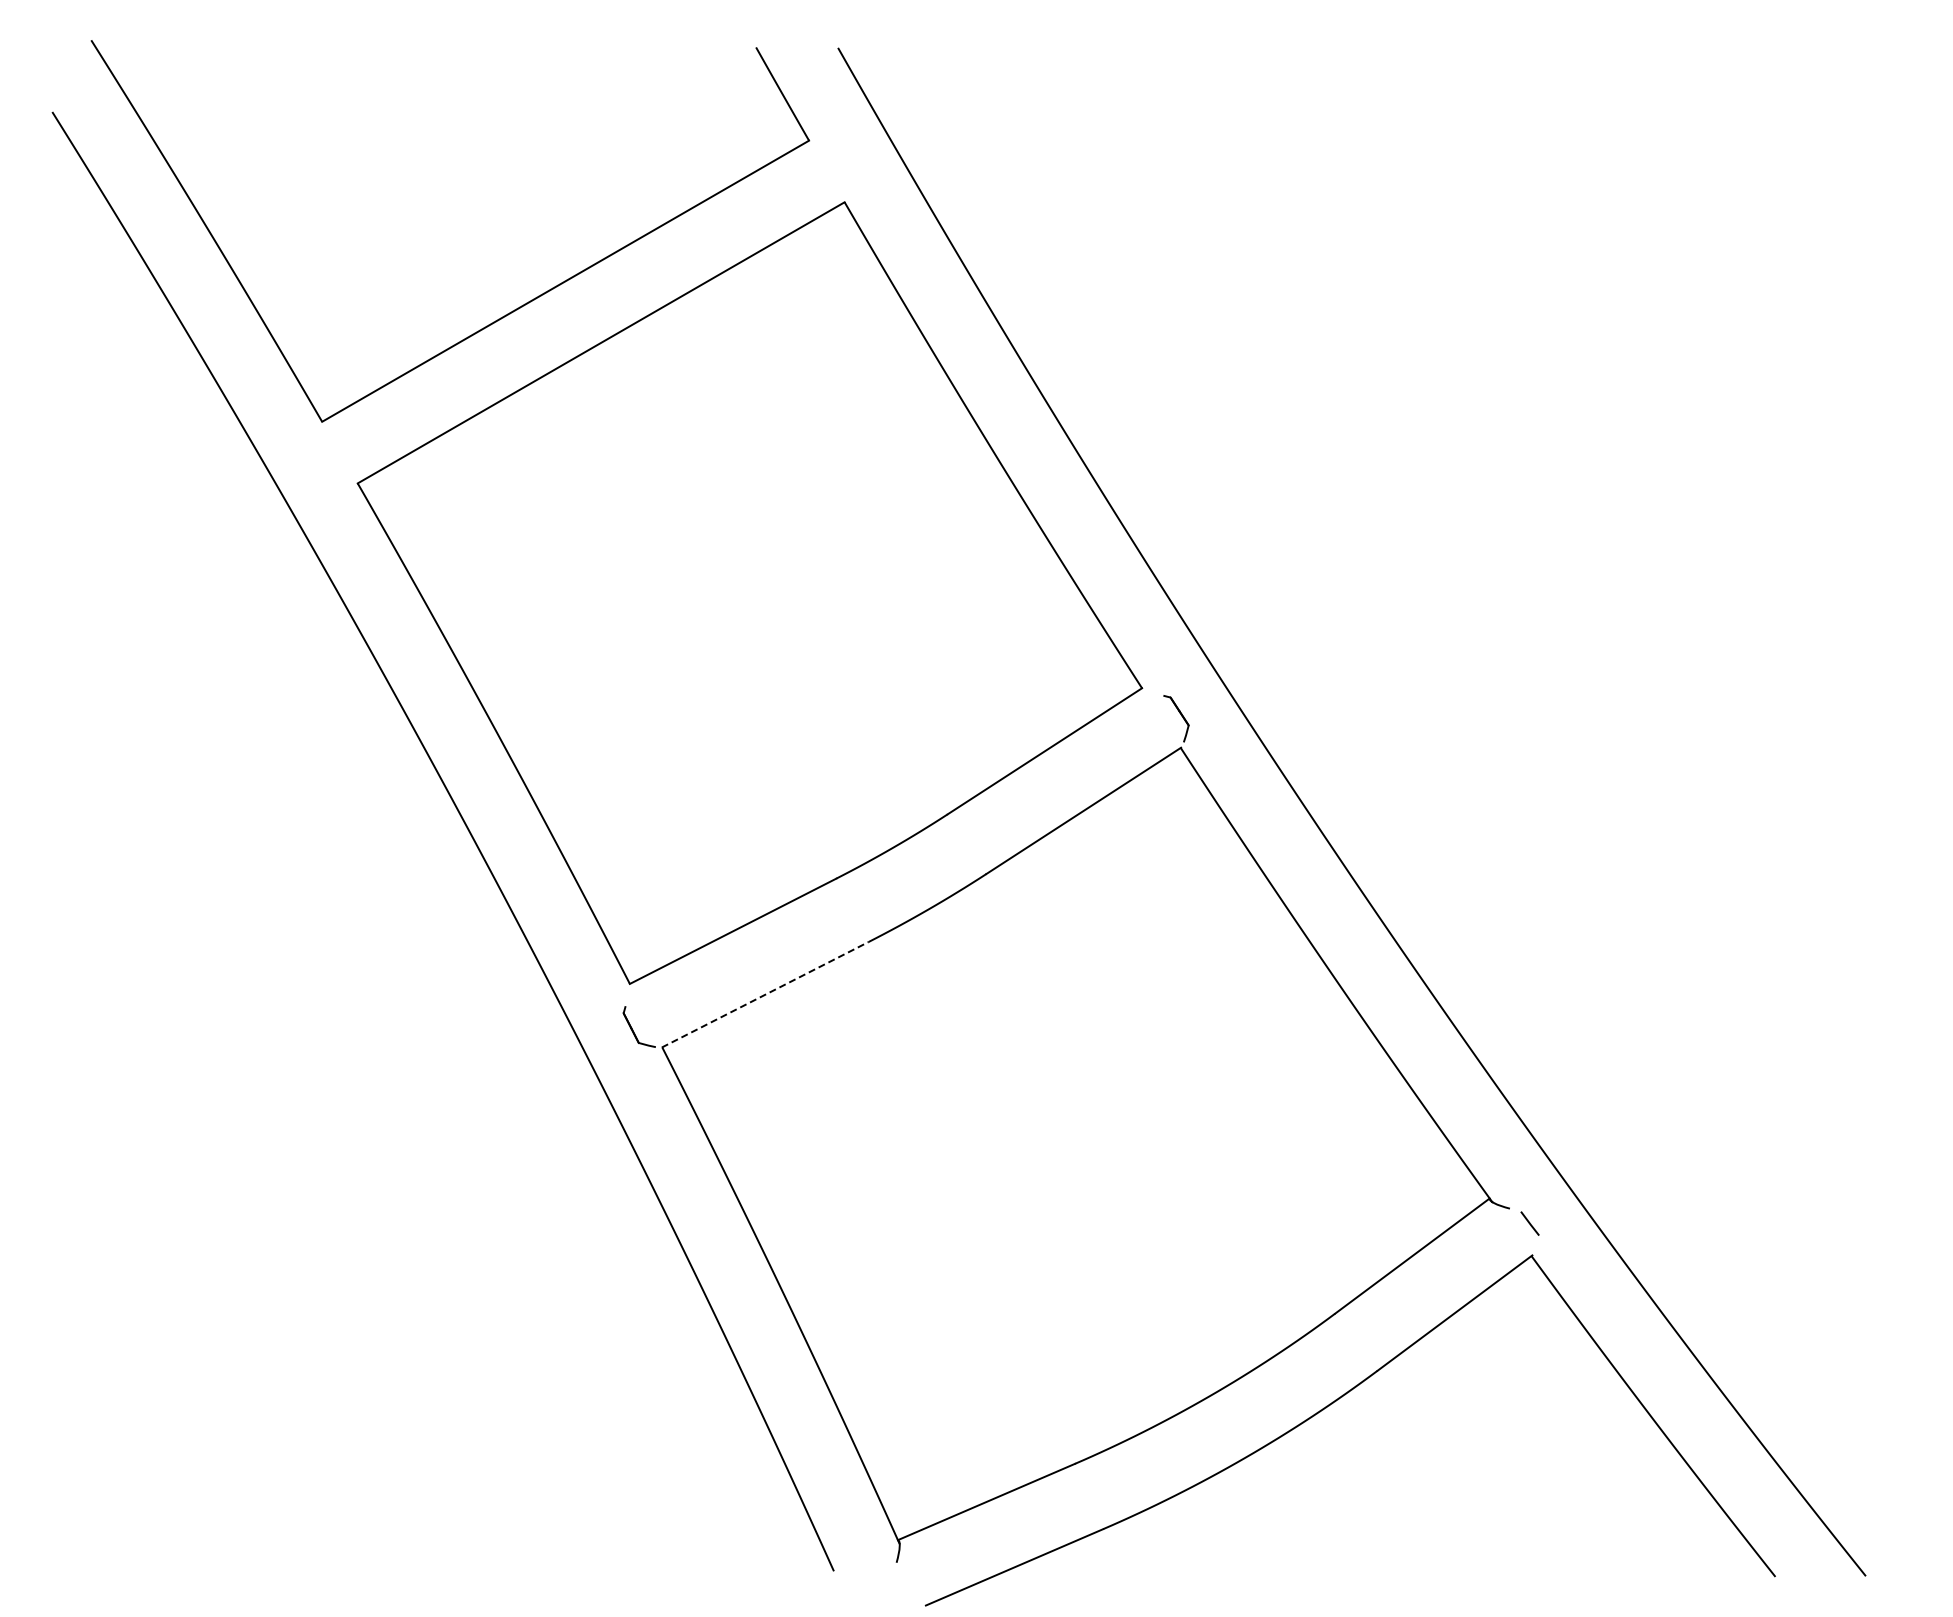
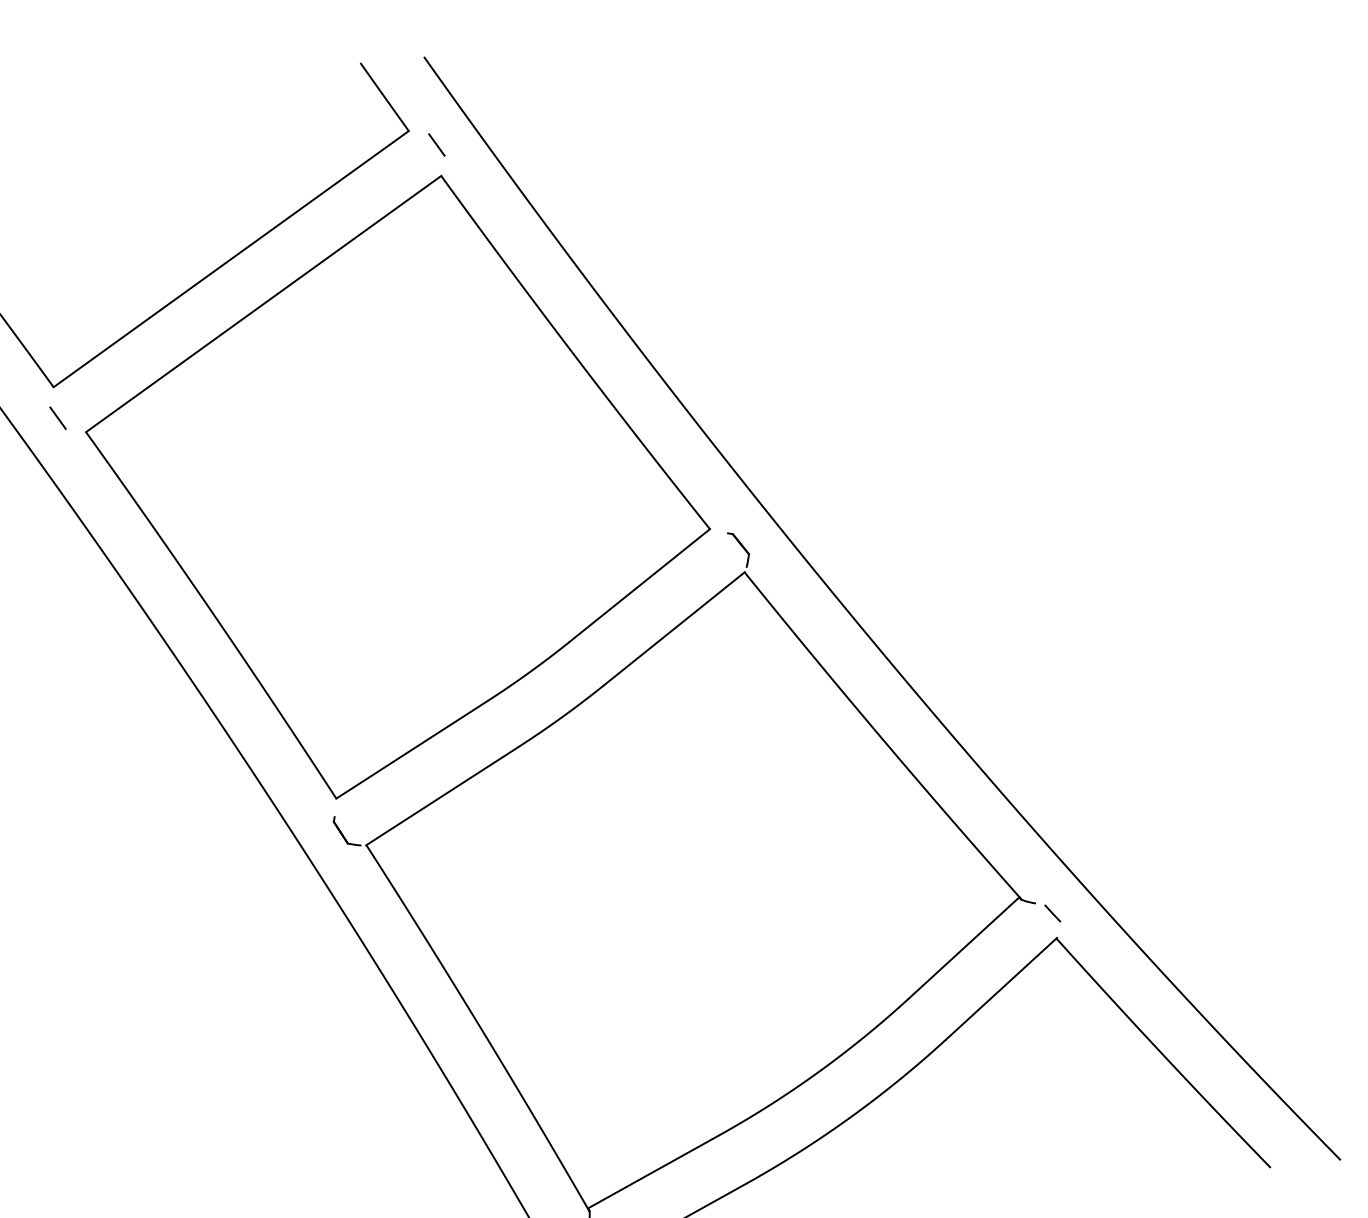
line: (842, 161) -> (436, 144), added
line: (323, 461) -> (57, 417), added
line: (765, 994) -> (442, 796), dashed -> solid

